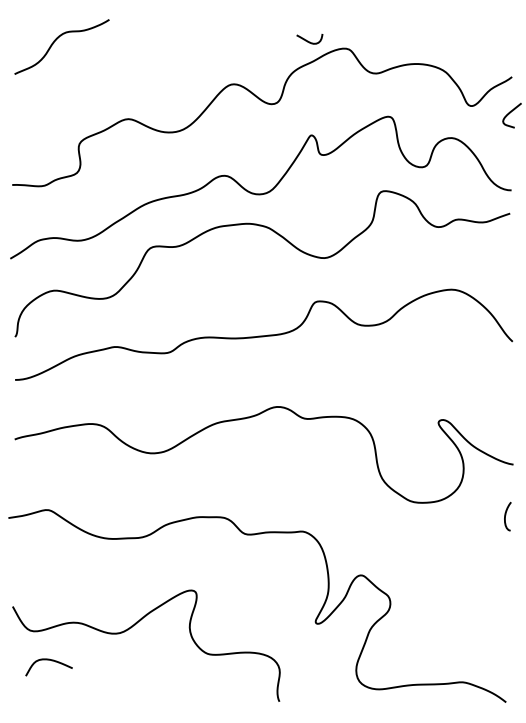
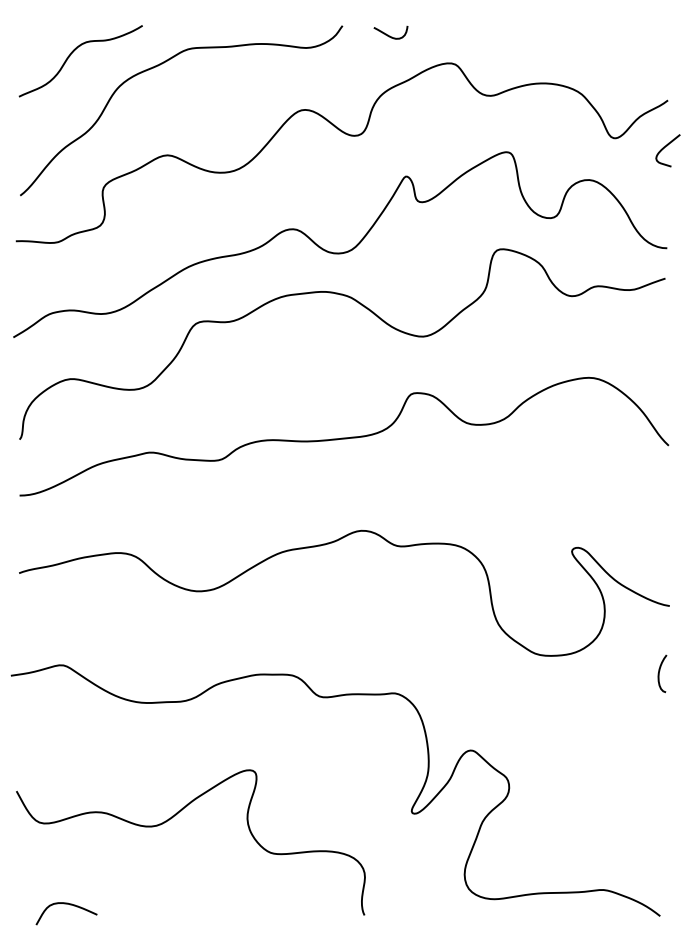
curve: (308, 40) -> (389, 34), moved
curve: (123, 50) -> (161, 65), added
curve: (51, 661) -> (69, 905), moved

